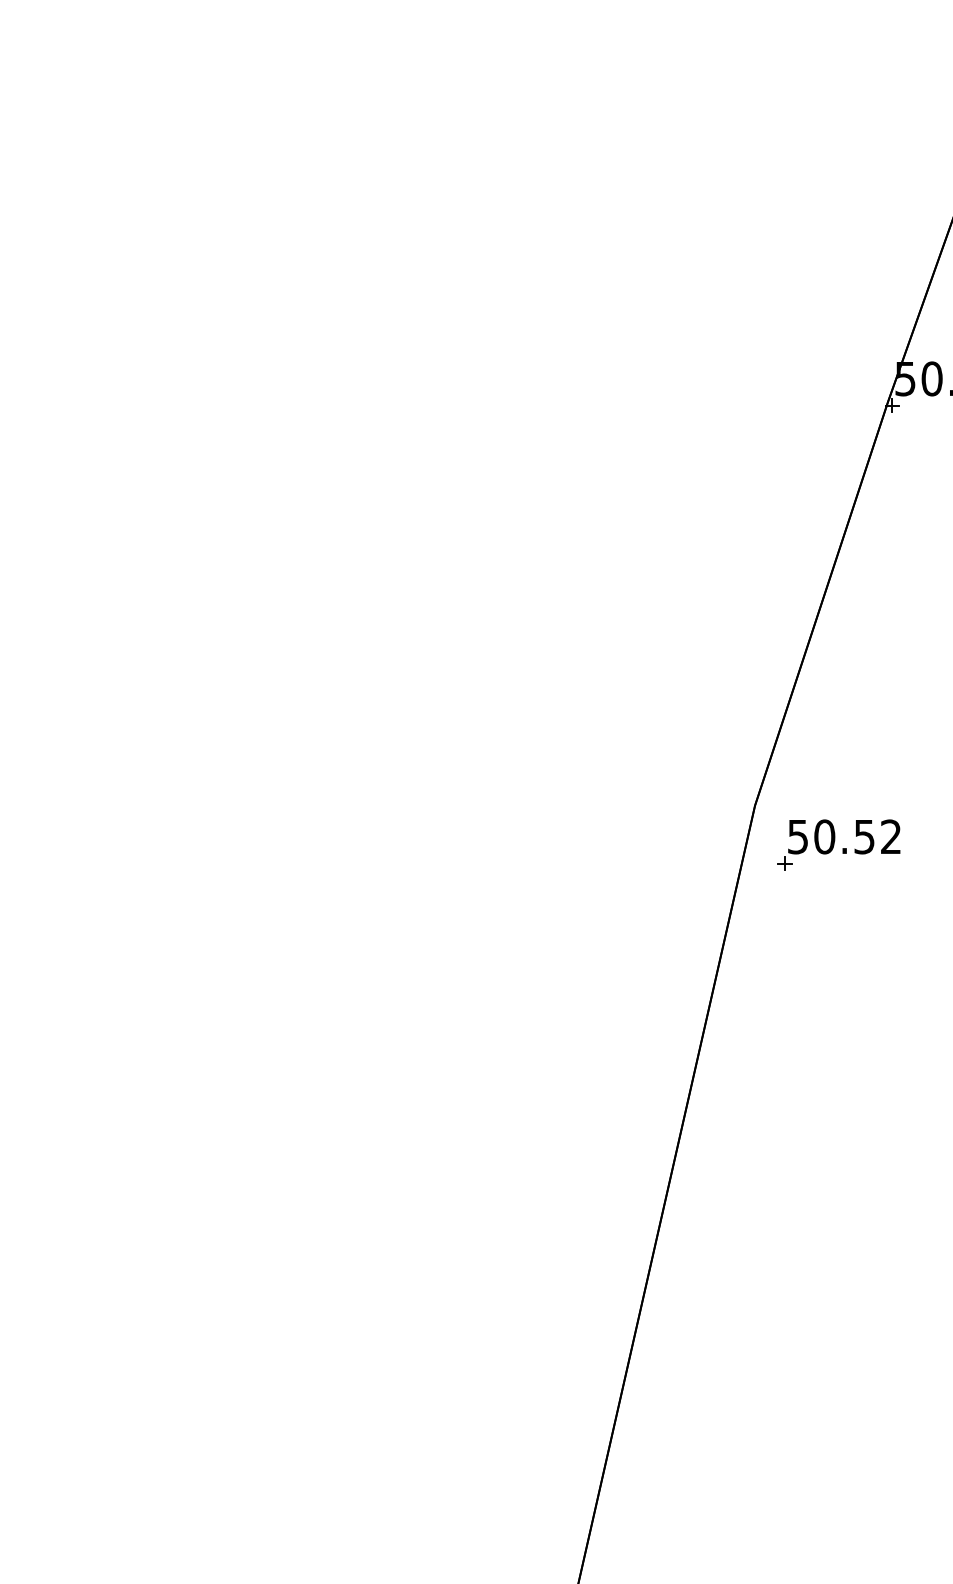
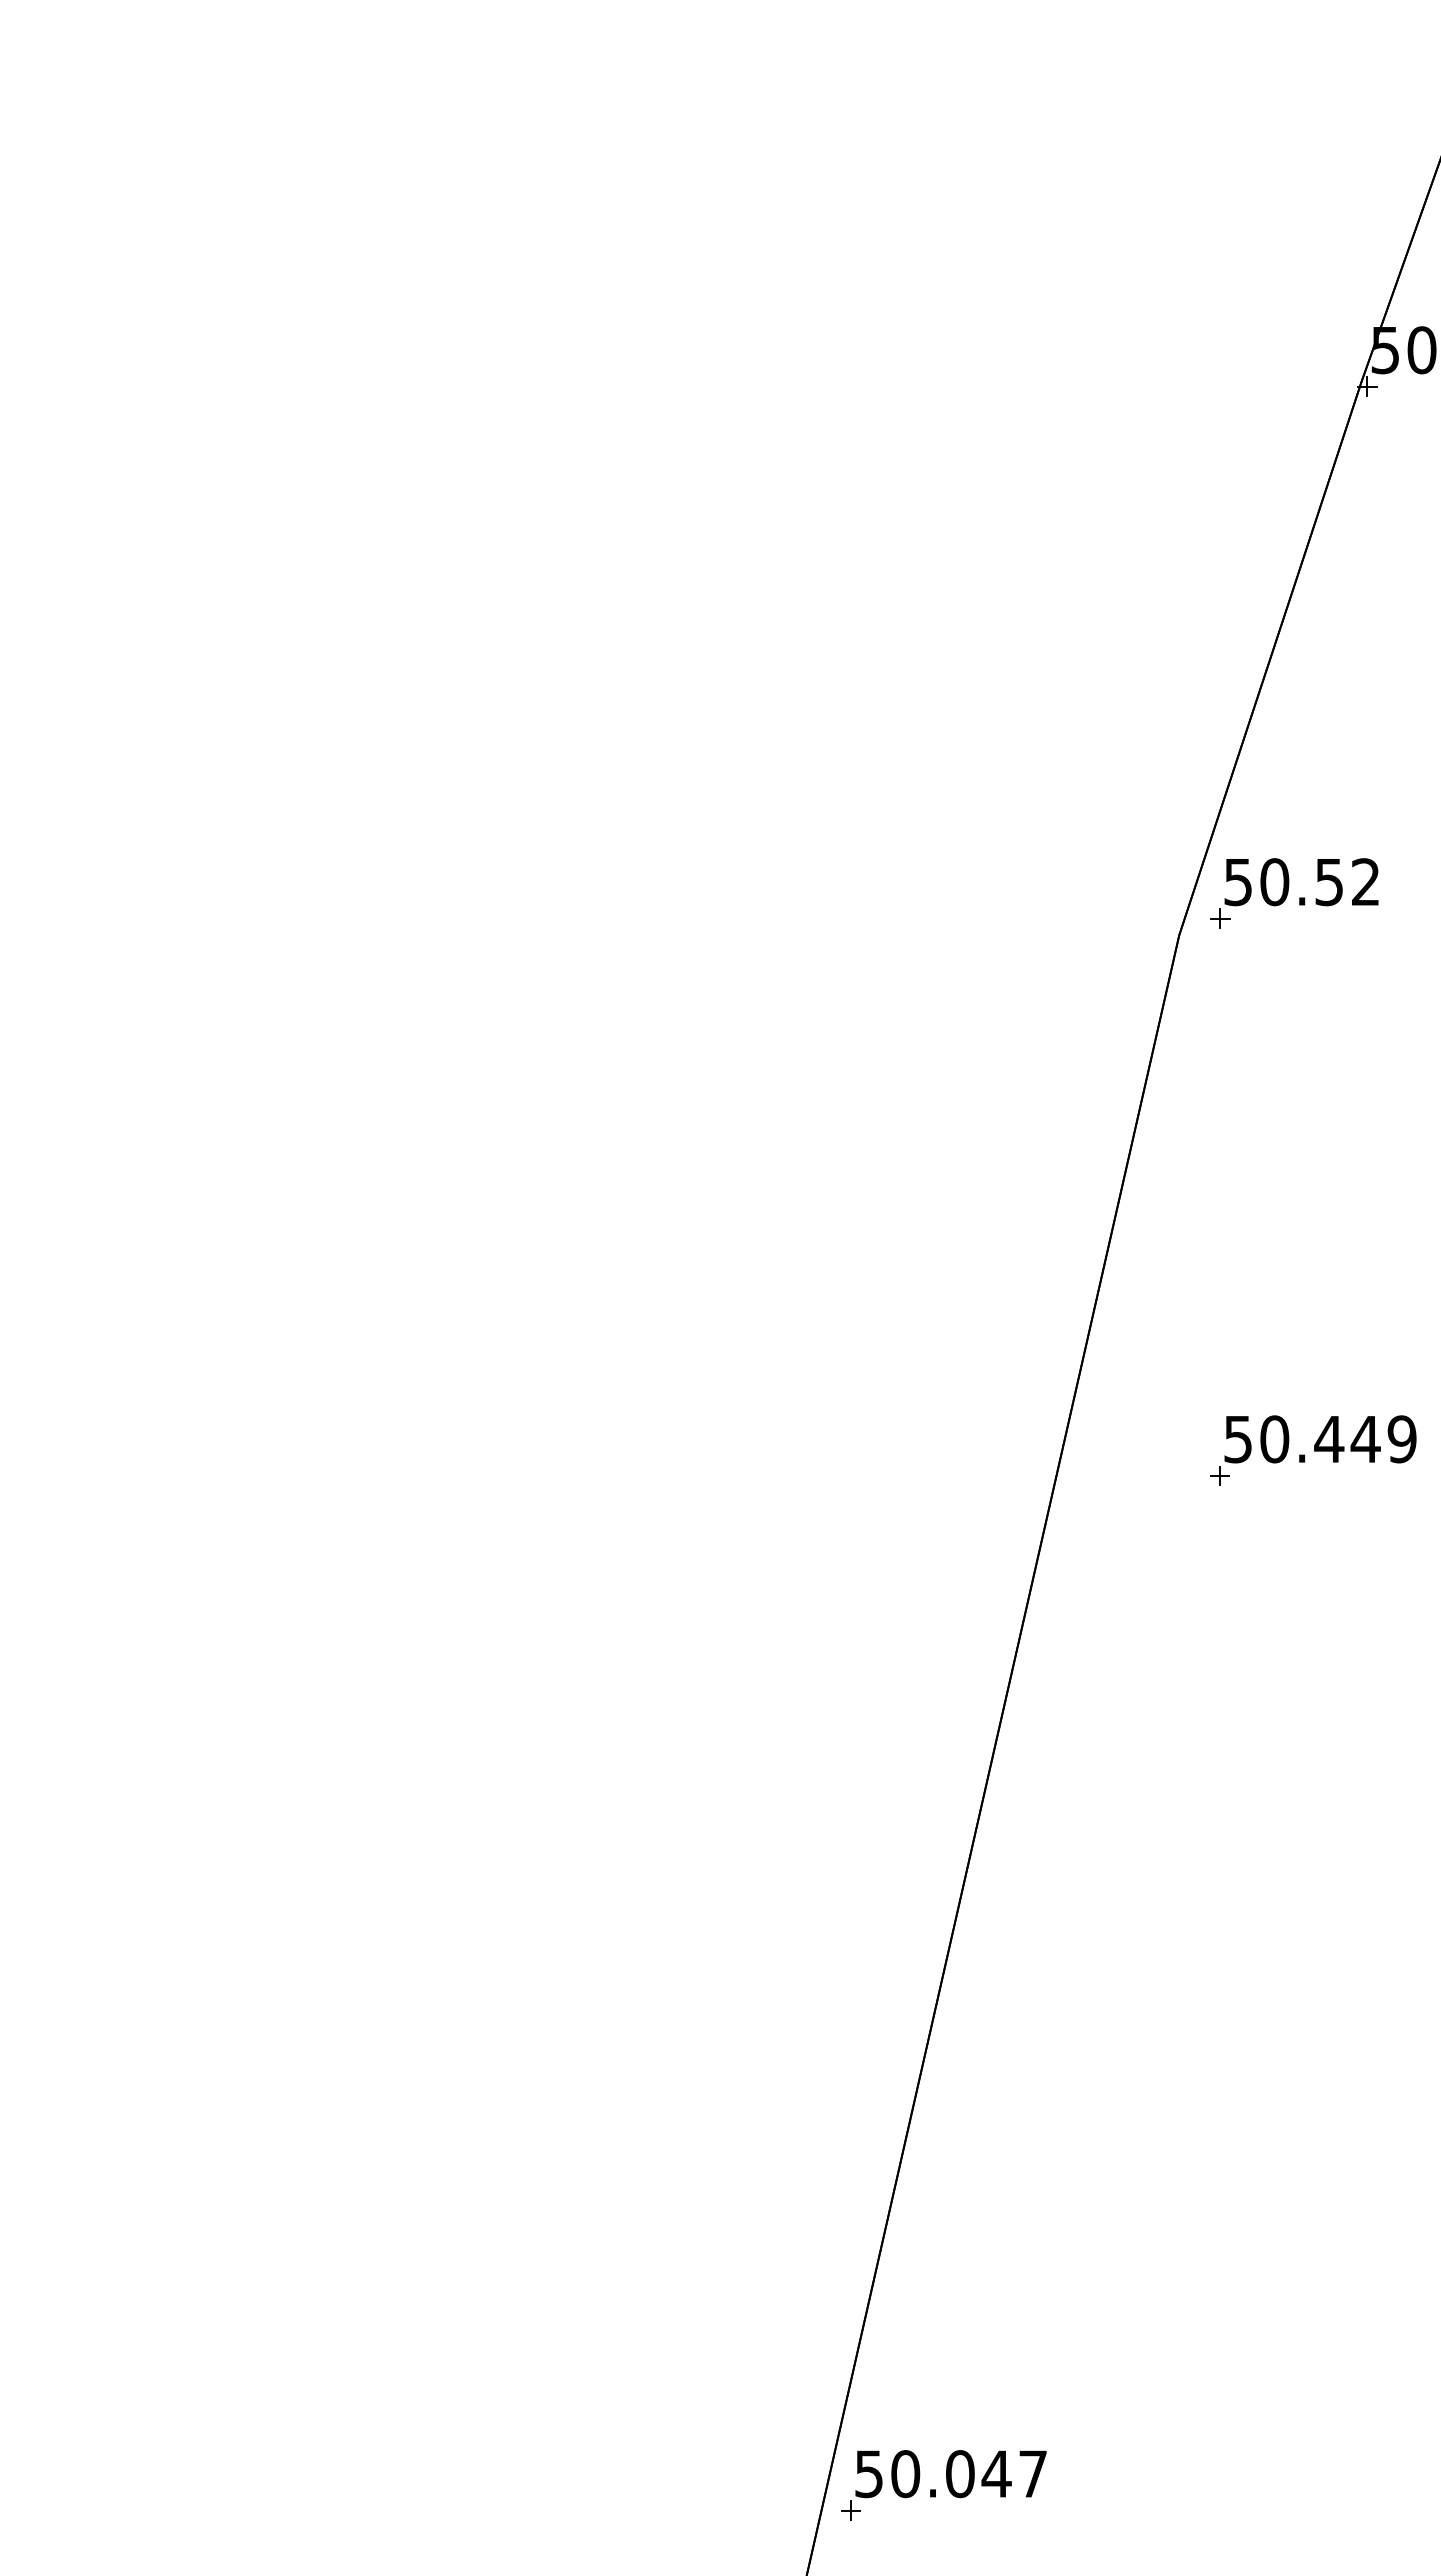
part: (839, 845) -> (1294, 893), moved
part: (852, 1181) -> (1313, 1450), added

